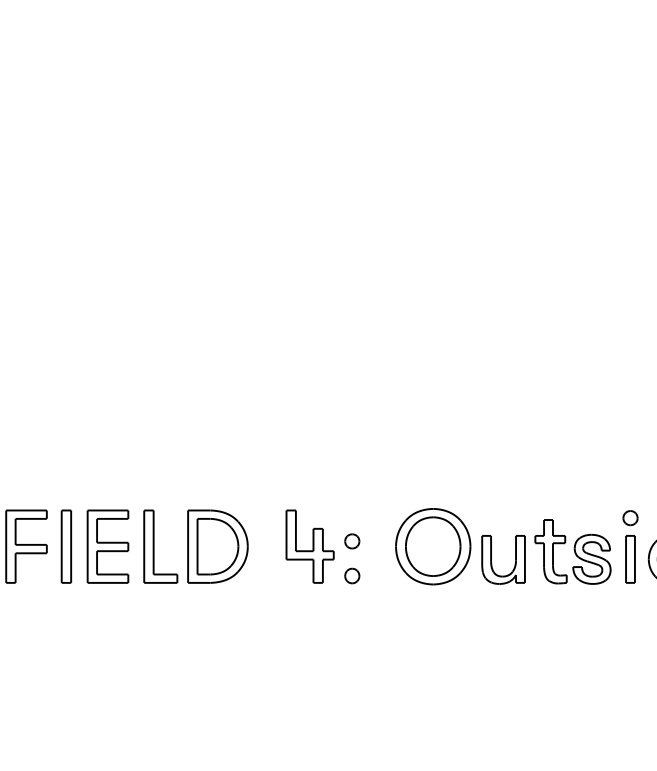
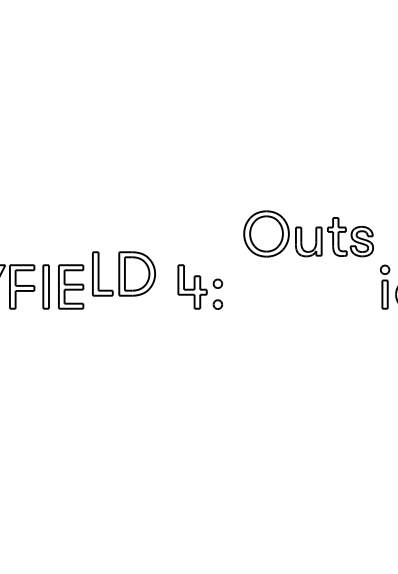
part: (195, 545) -> (123, 273), moved
part: (503, 545) -> (308, 233), moved

